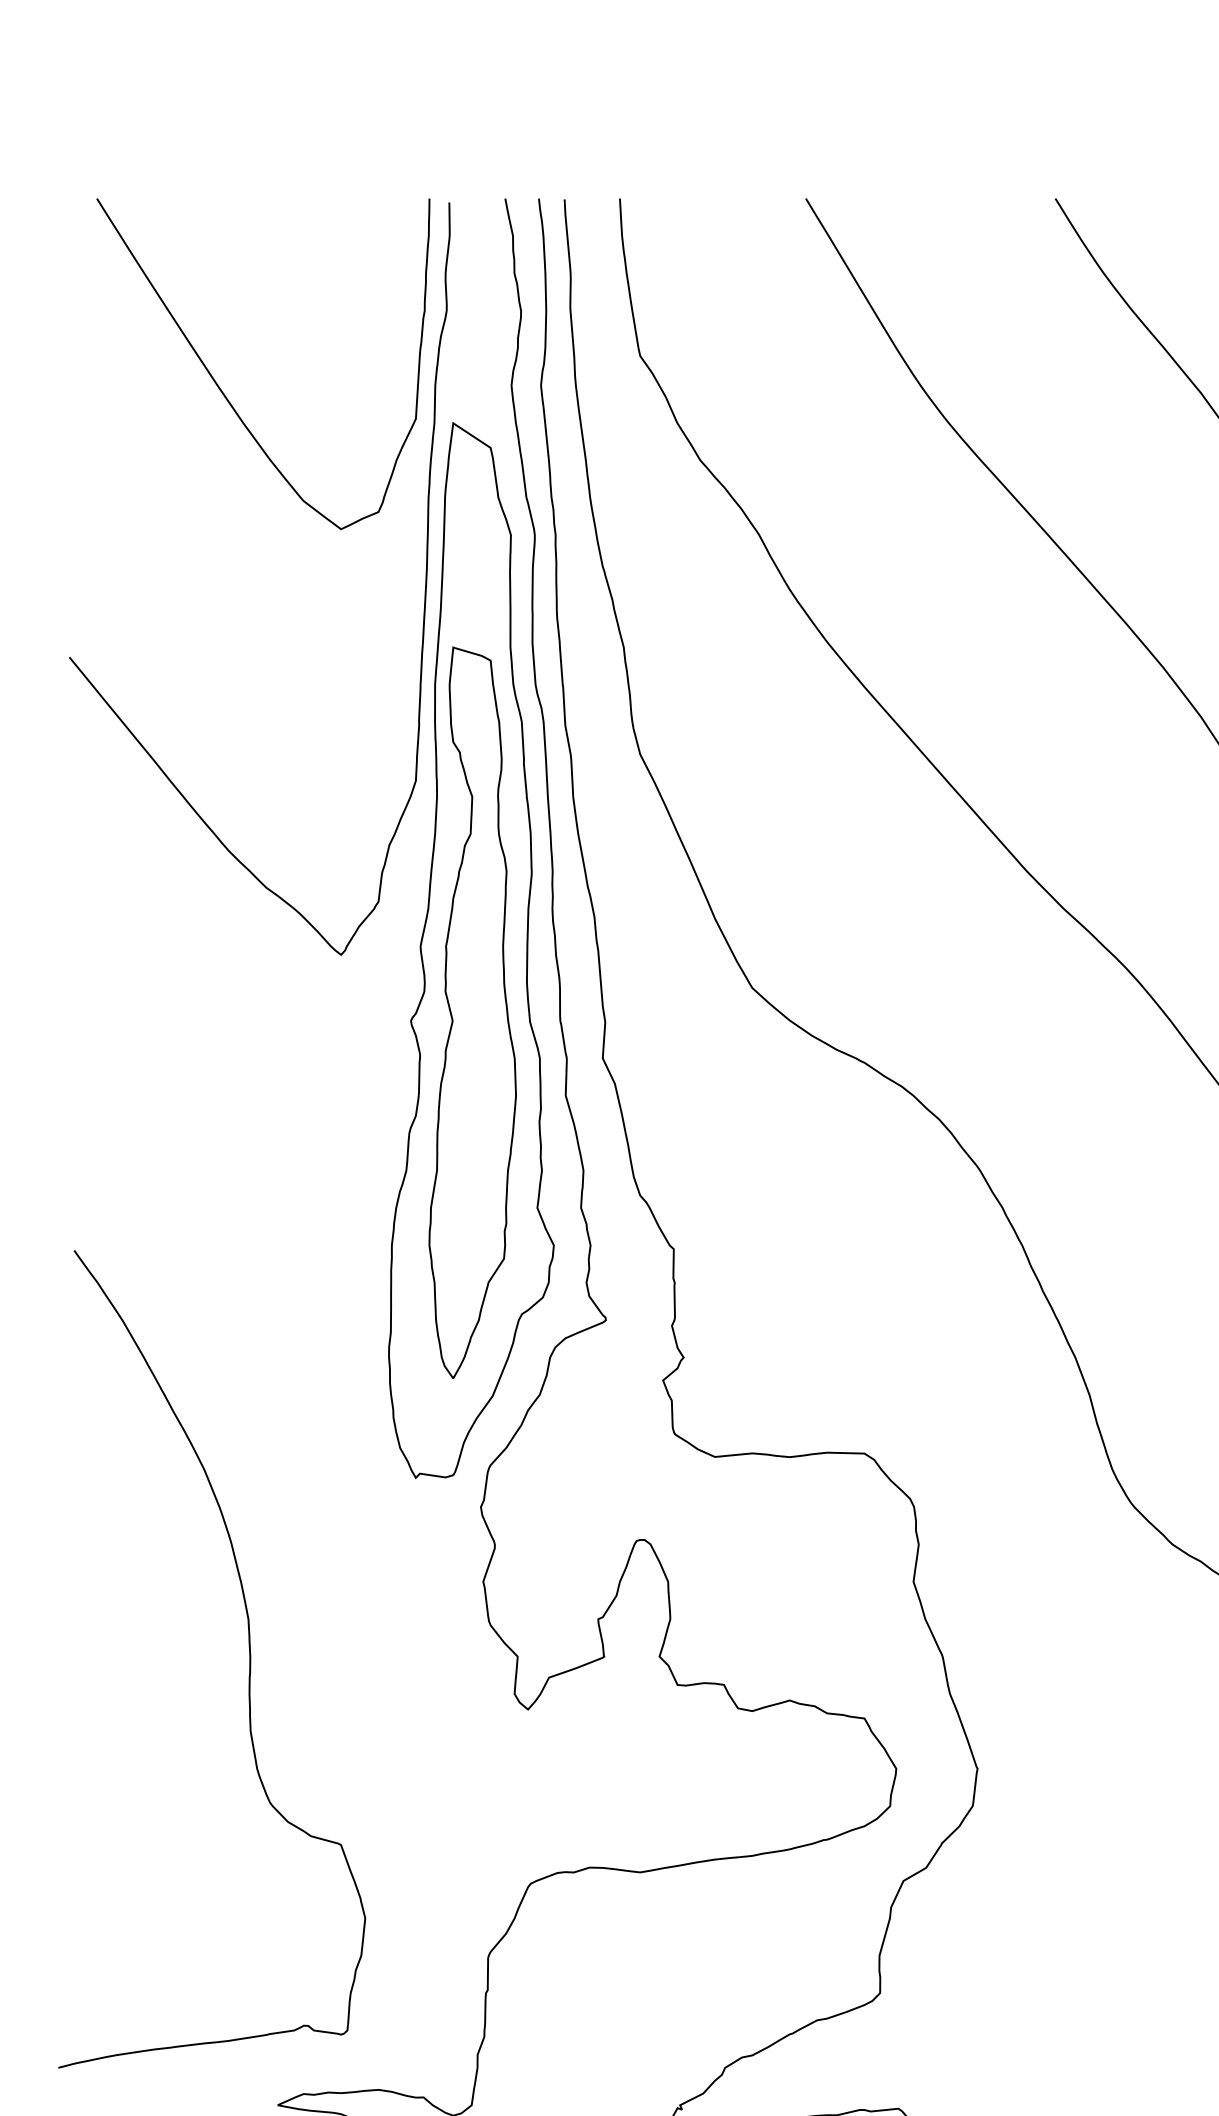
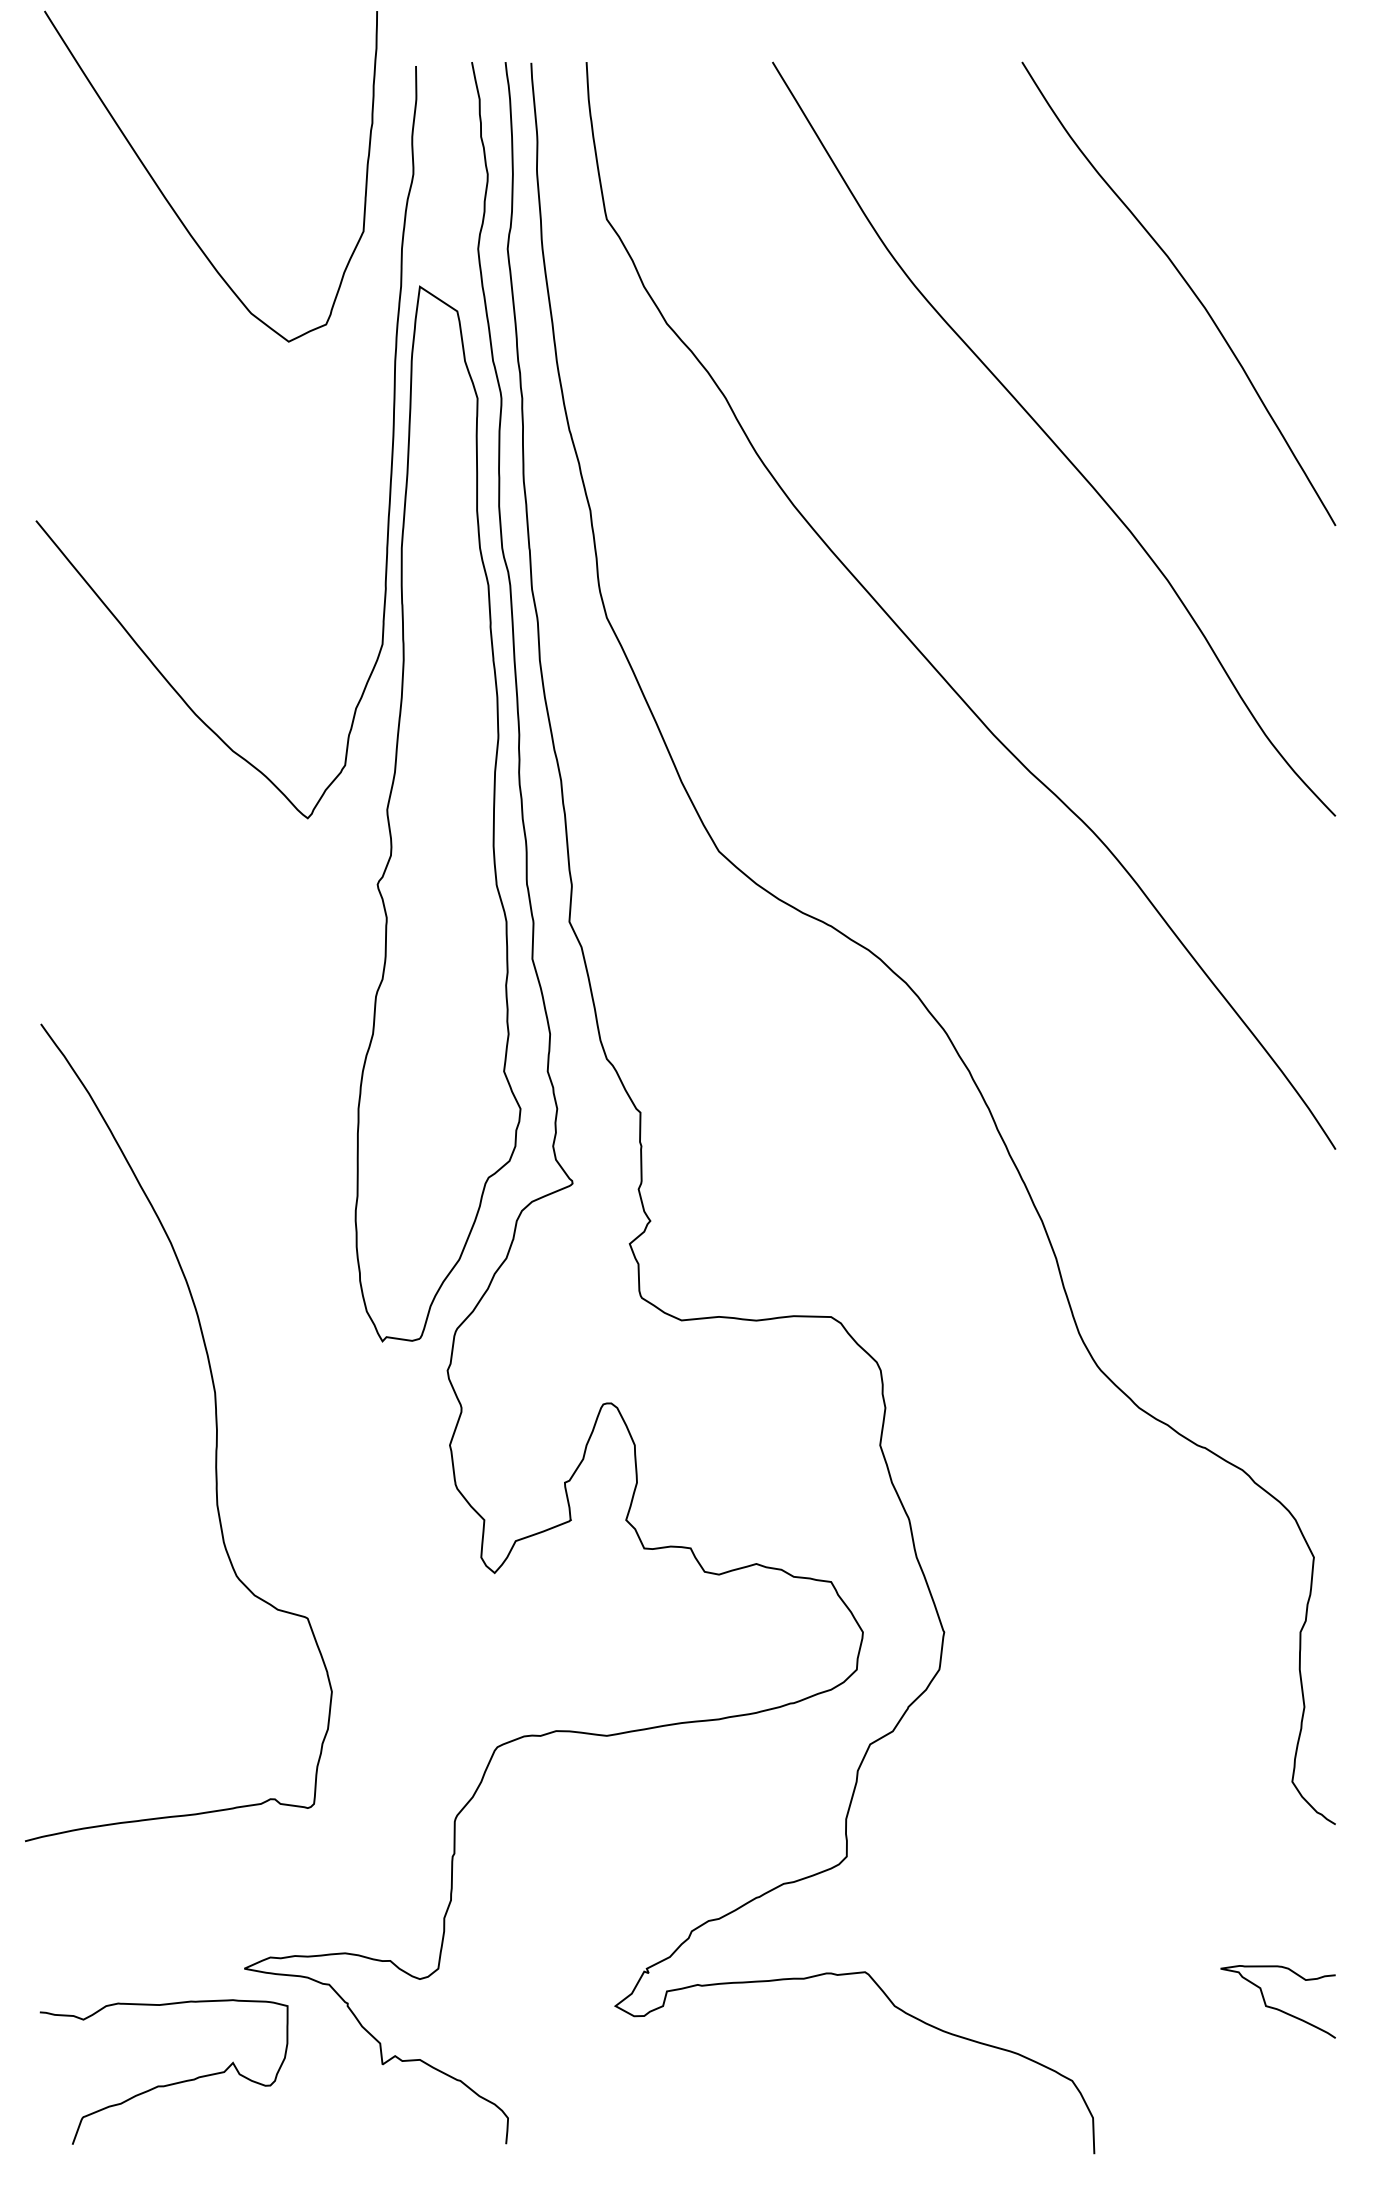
curve: (222, 391) -> (170, 203), moved
part: (472, 1012) -> (439, 875), removed
curve: (248, 1653) -> (215, 1426), moved

